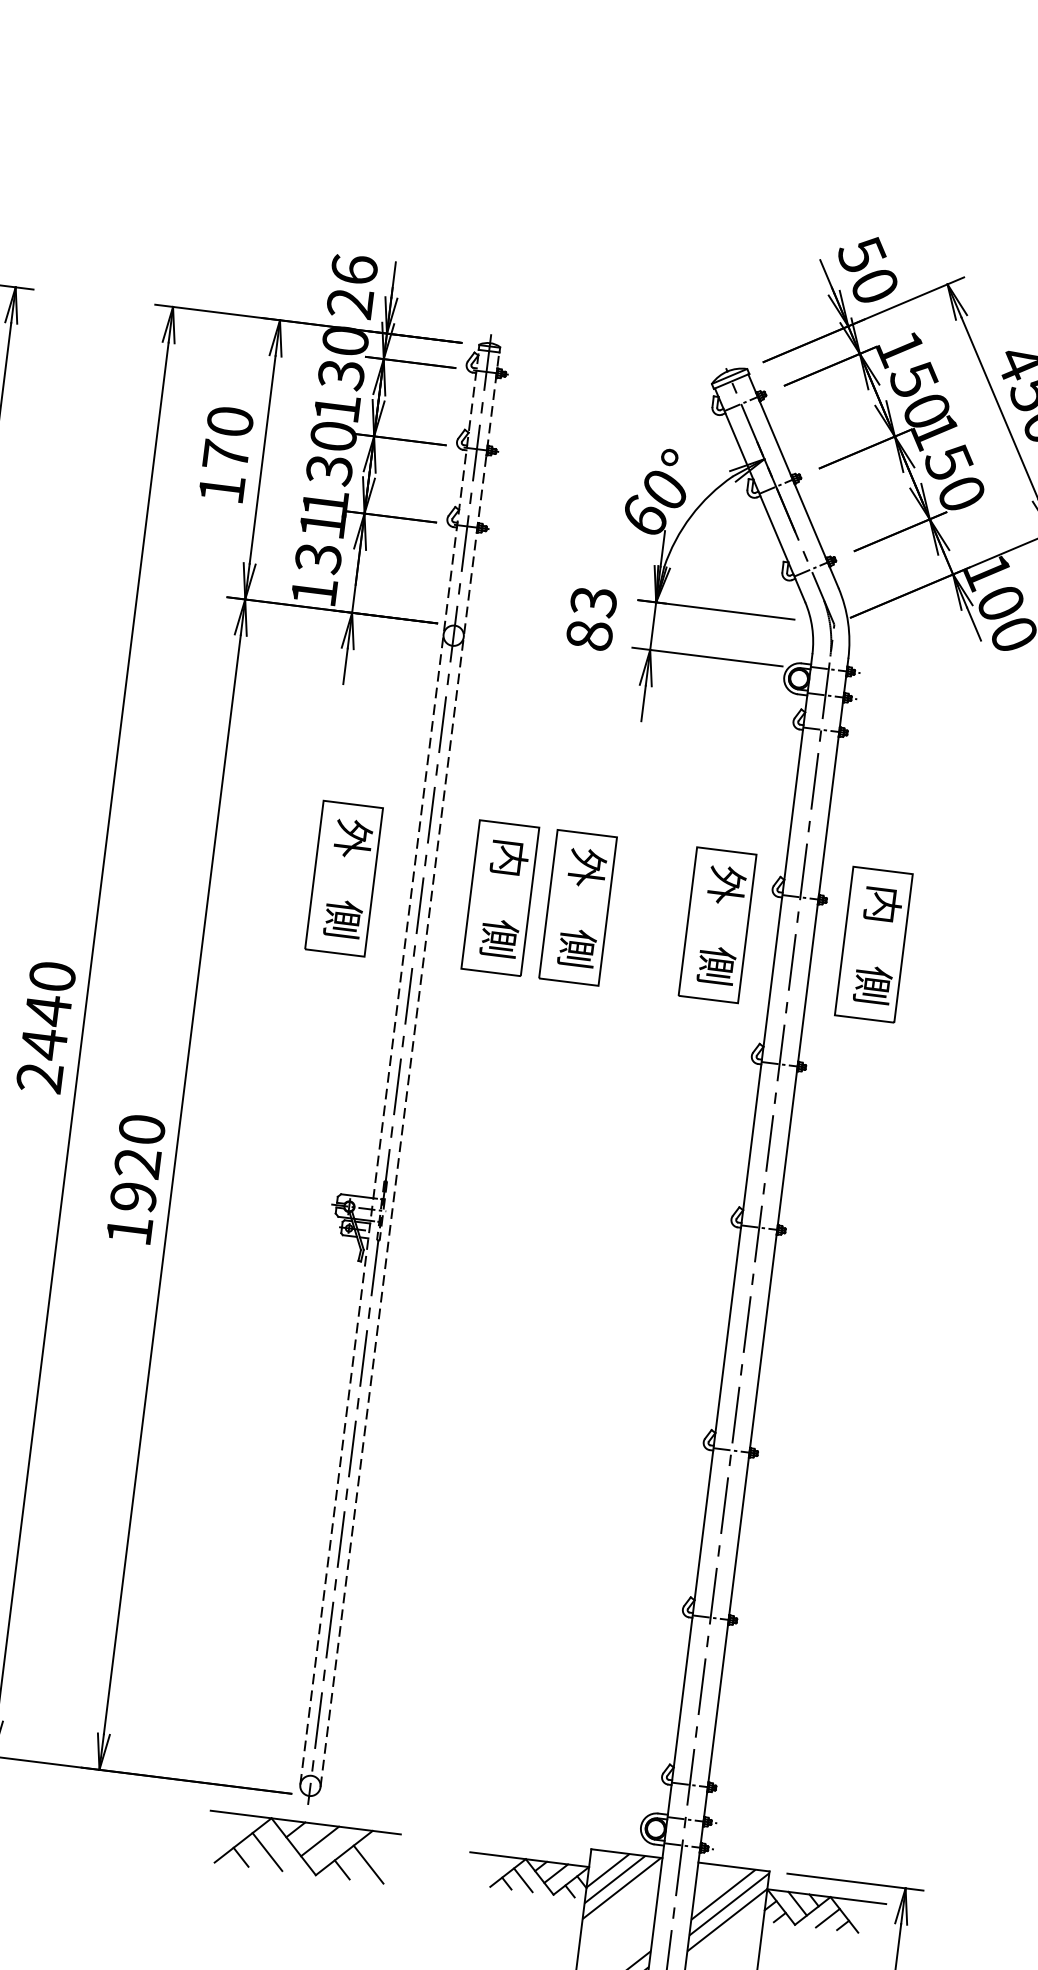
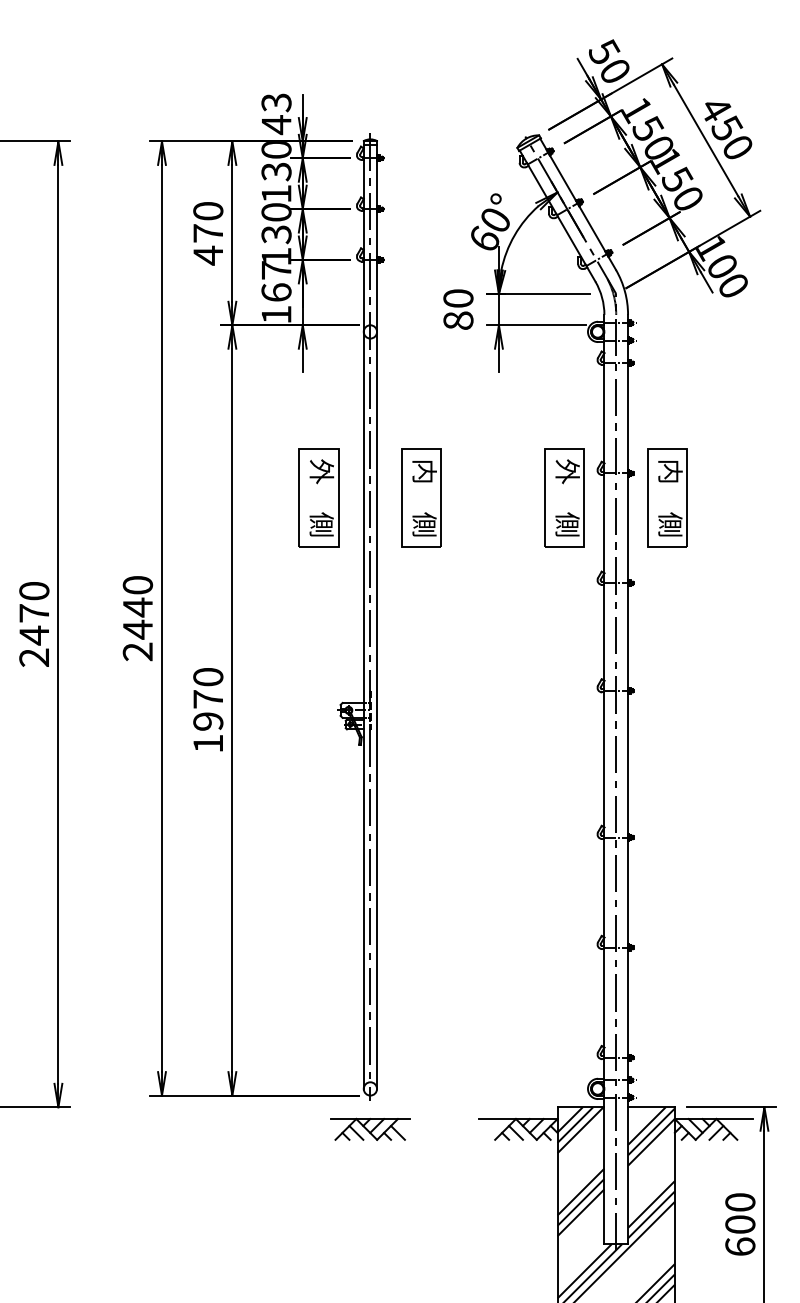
text: (352, 287) -> (276, 114), 26 -> 43
text: (220, 488) -> (207, 255), 170 -> 470
text: (320, 541) -> (276, 281), 131 -> 167
text: (593, 601) -> (458, 298), 83 -> 80
part: (577, 906) -> (472, 497), removed
line: (389, 1066) -> (363, 616), dashed -> solid
line: (410, 1069) -> (377, 616), dashed -> solid
text: (136, 1163) -> (207, 699), 1920 -> 1970
part: (303, 1846) -> (370, 1128), size x0.62

